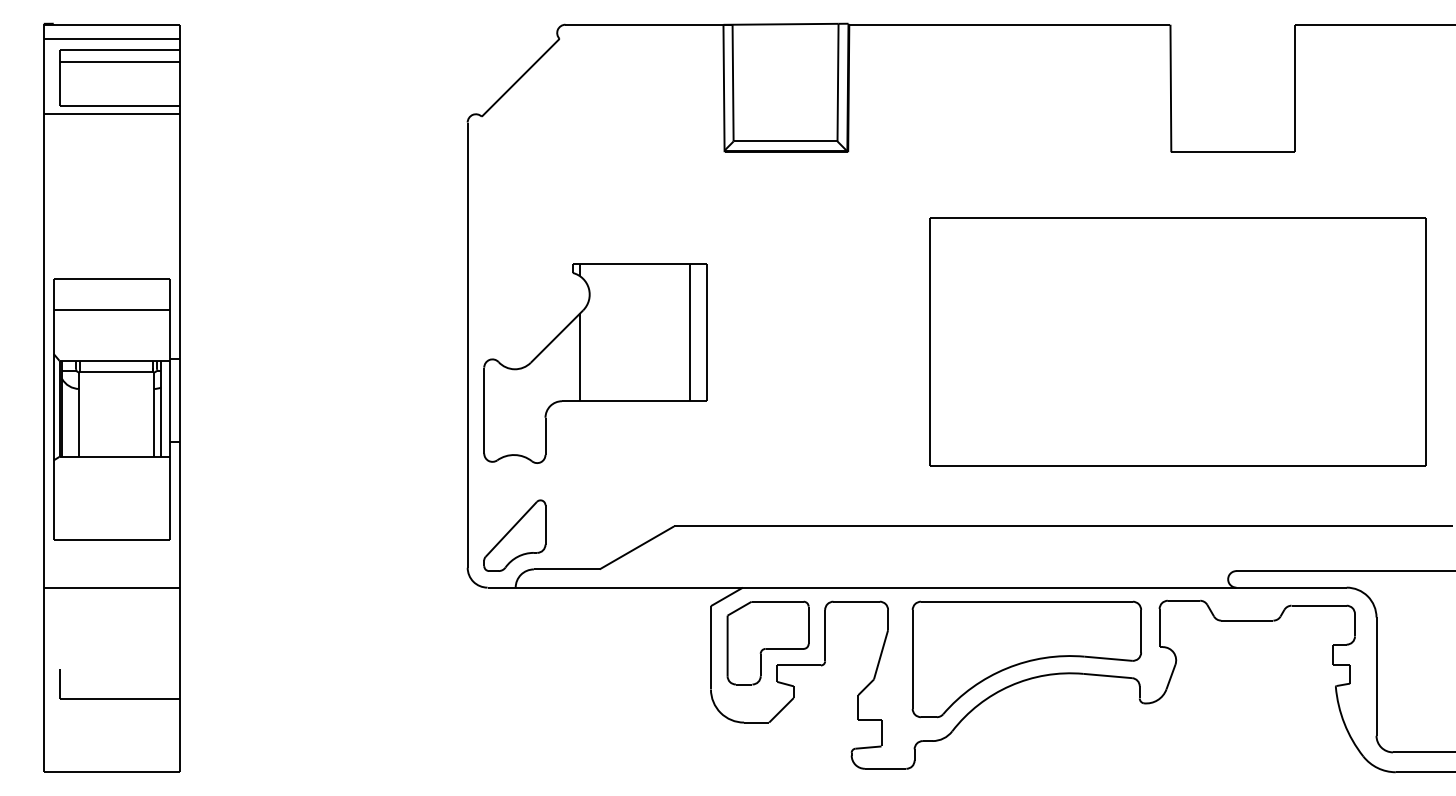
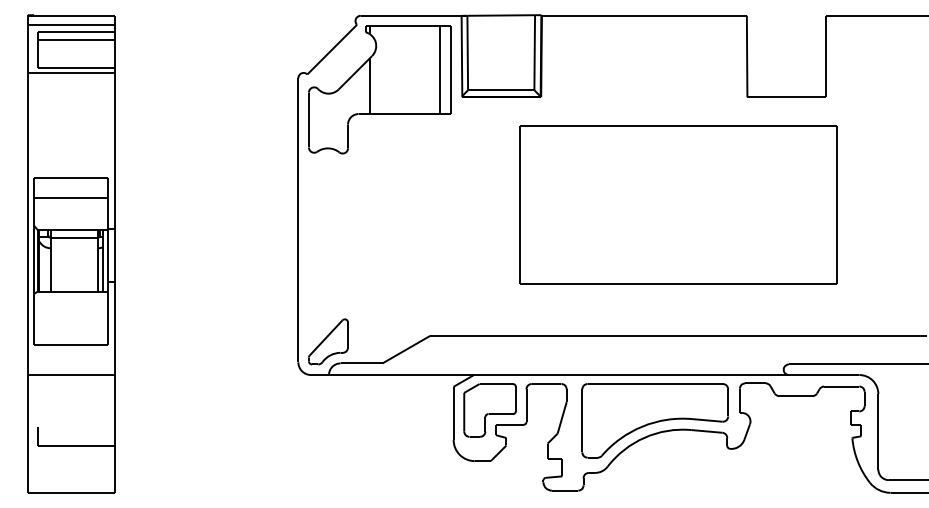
part: (1177, 340) -> (678, 204), moved
part: (594, 362) -> (379, 89), moved

